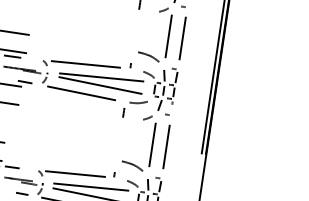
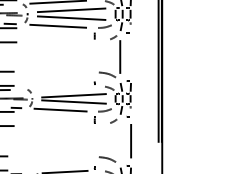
line: (183, 37) -> (131, 56), removed
line: (85, 64) -> (60, 87), removed
line: (152, 145) -> (120, 141), removed

